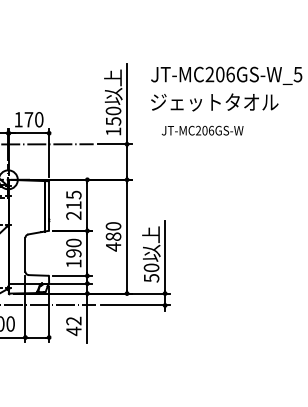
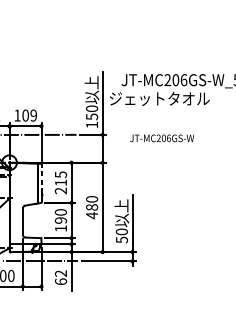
text: (214, 102) -> (159, 98), moved
text: (33, 119) -> (29, 115), 170 -> 109
text: (202, 130) -> (161, 138), moved
line: (49, 200) -> (41, 179), solid -> dashed
text: (73, 331) -> (60, 281), 42 -> 62

